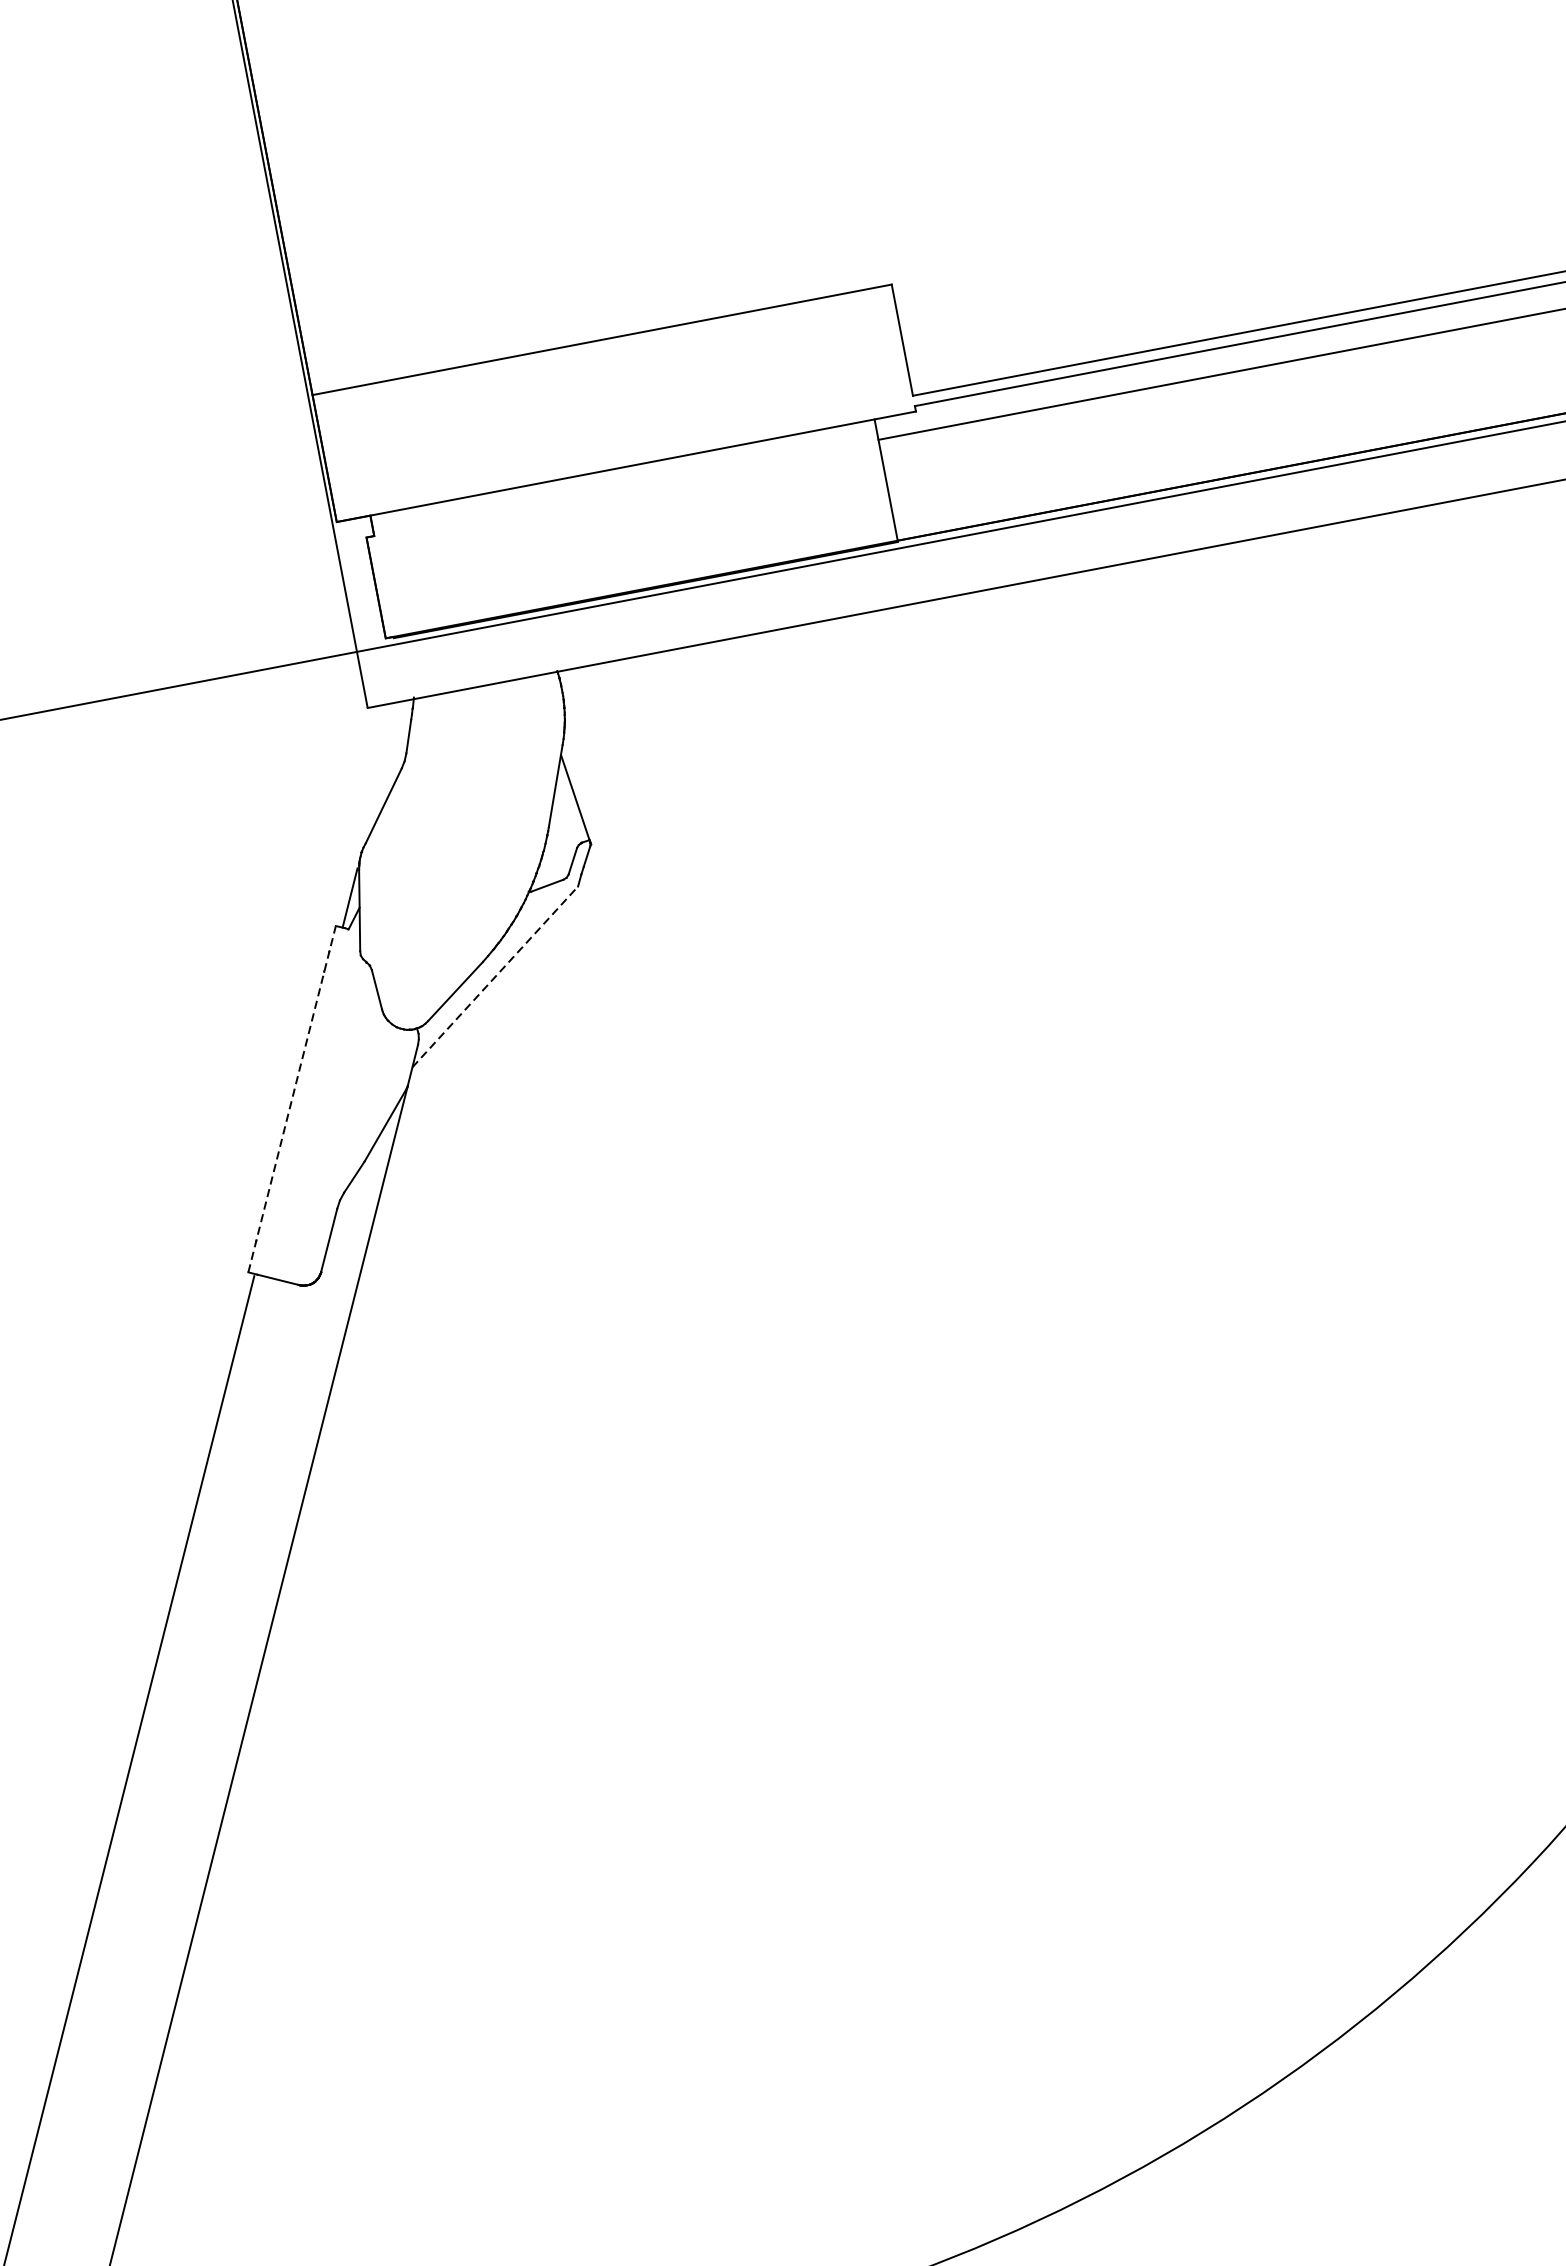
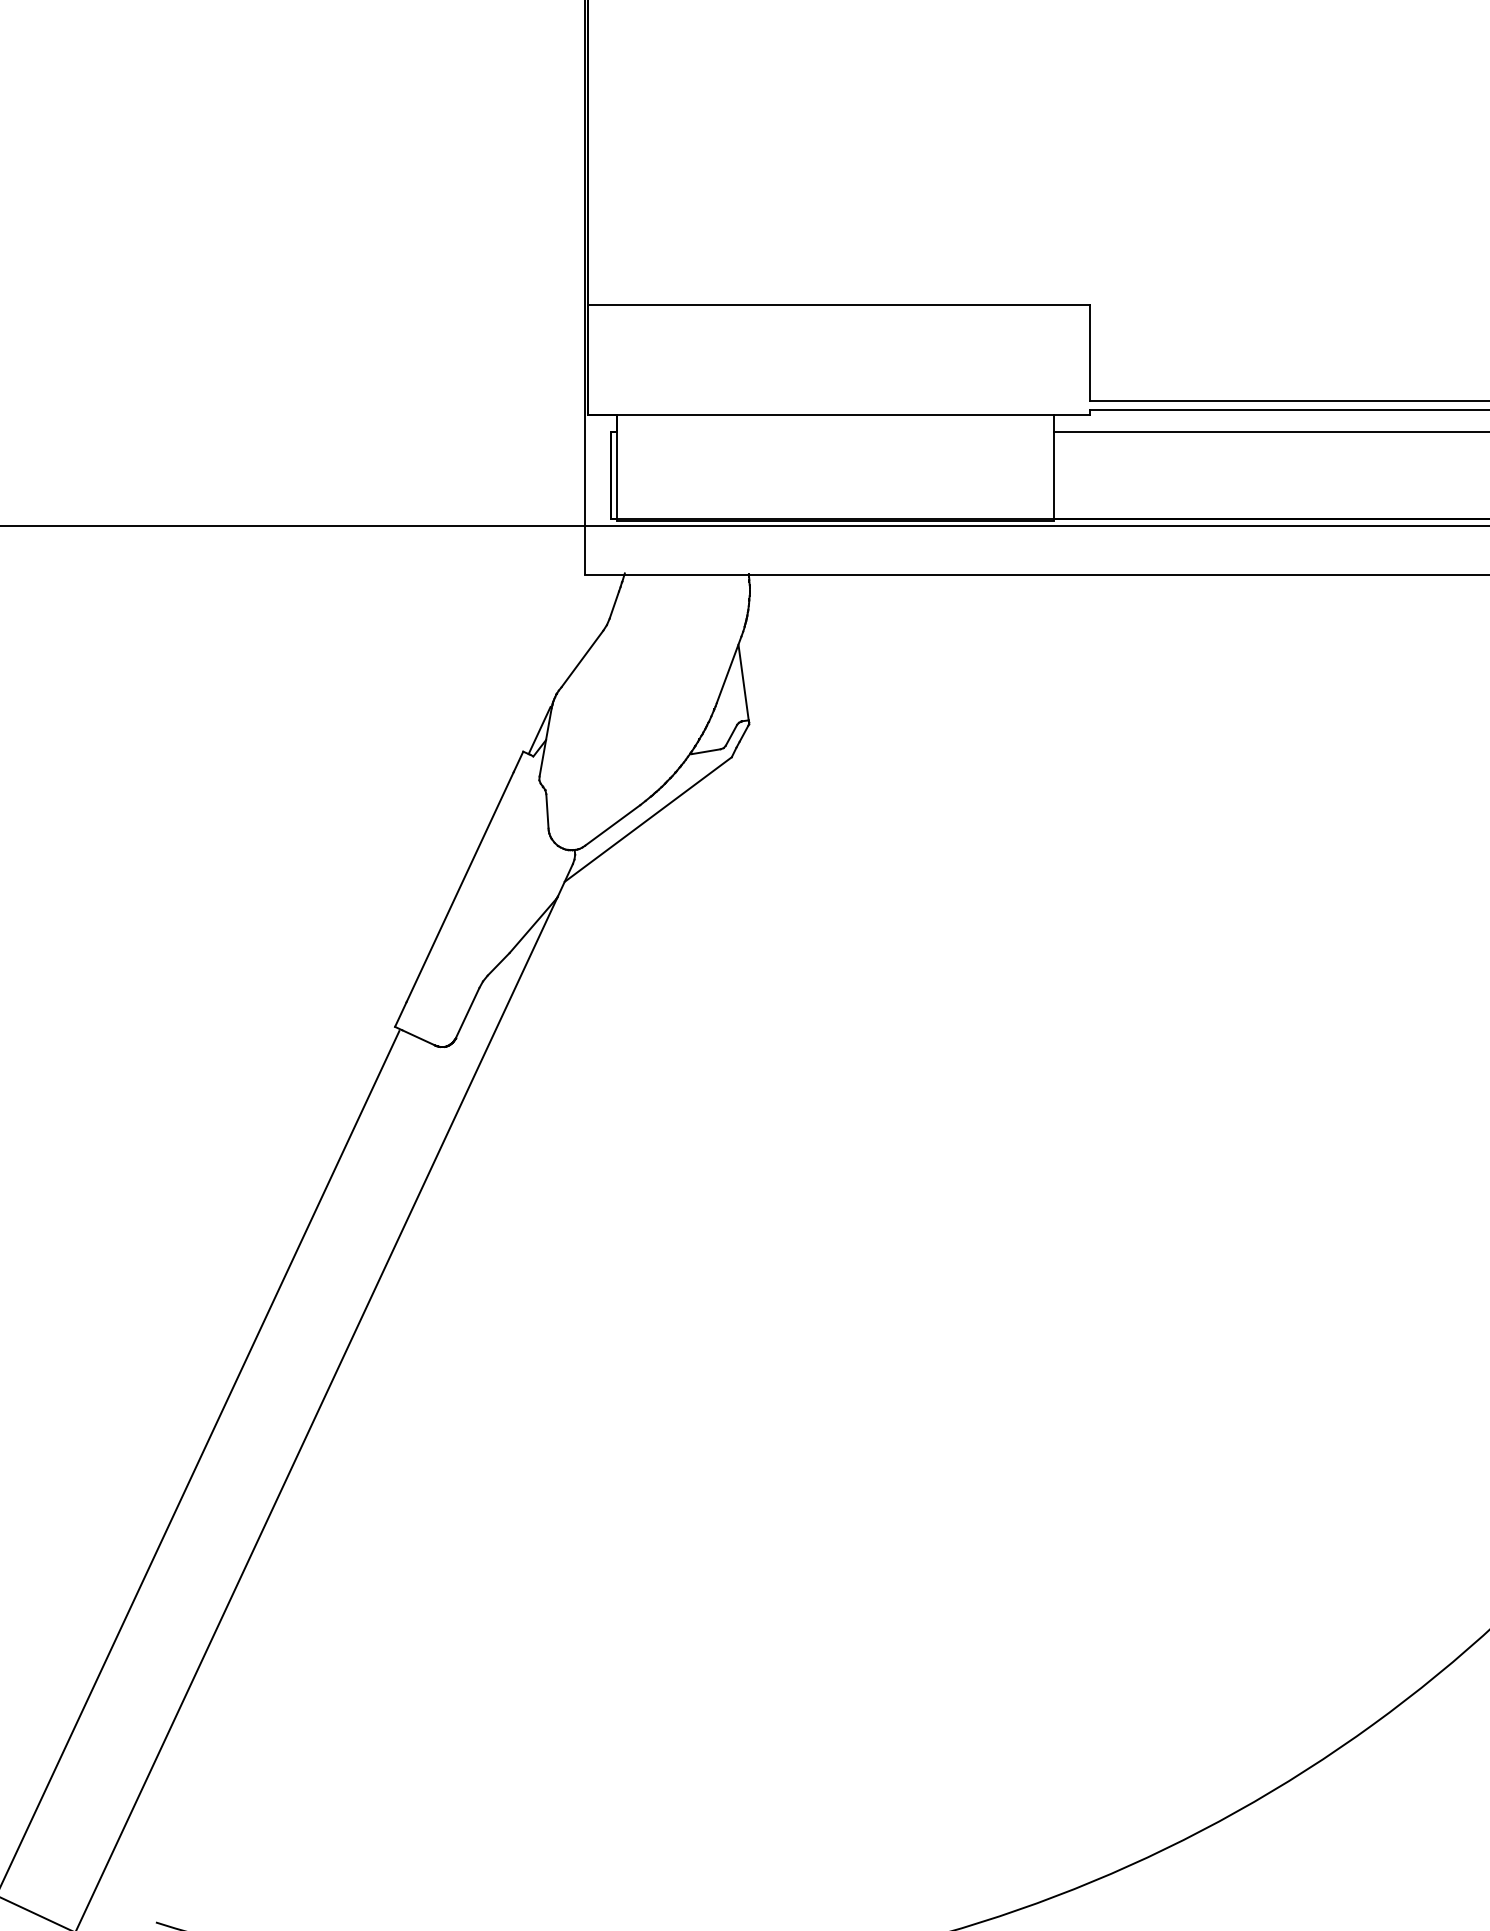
line: (383, 586) -> (617, 475), added
line: (495, 976) -> (648, 819), dashed -> solid
line: (292, 1099) -> (459, 889), dashed -> solid

